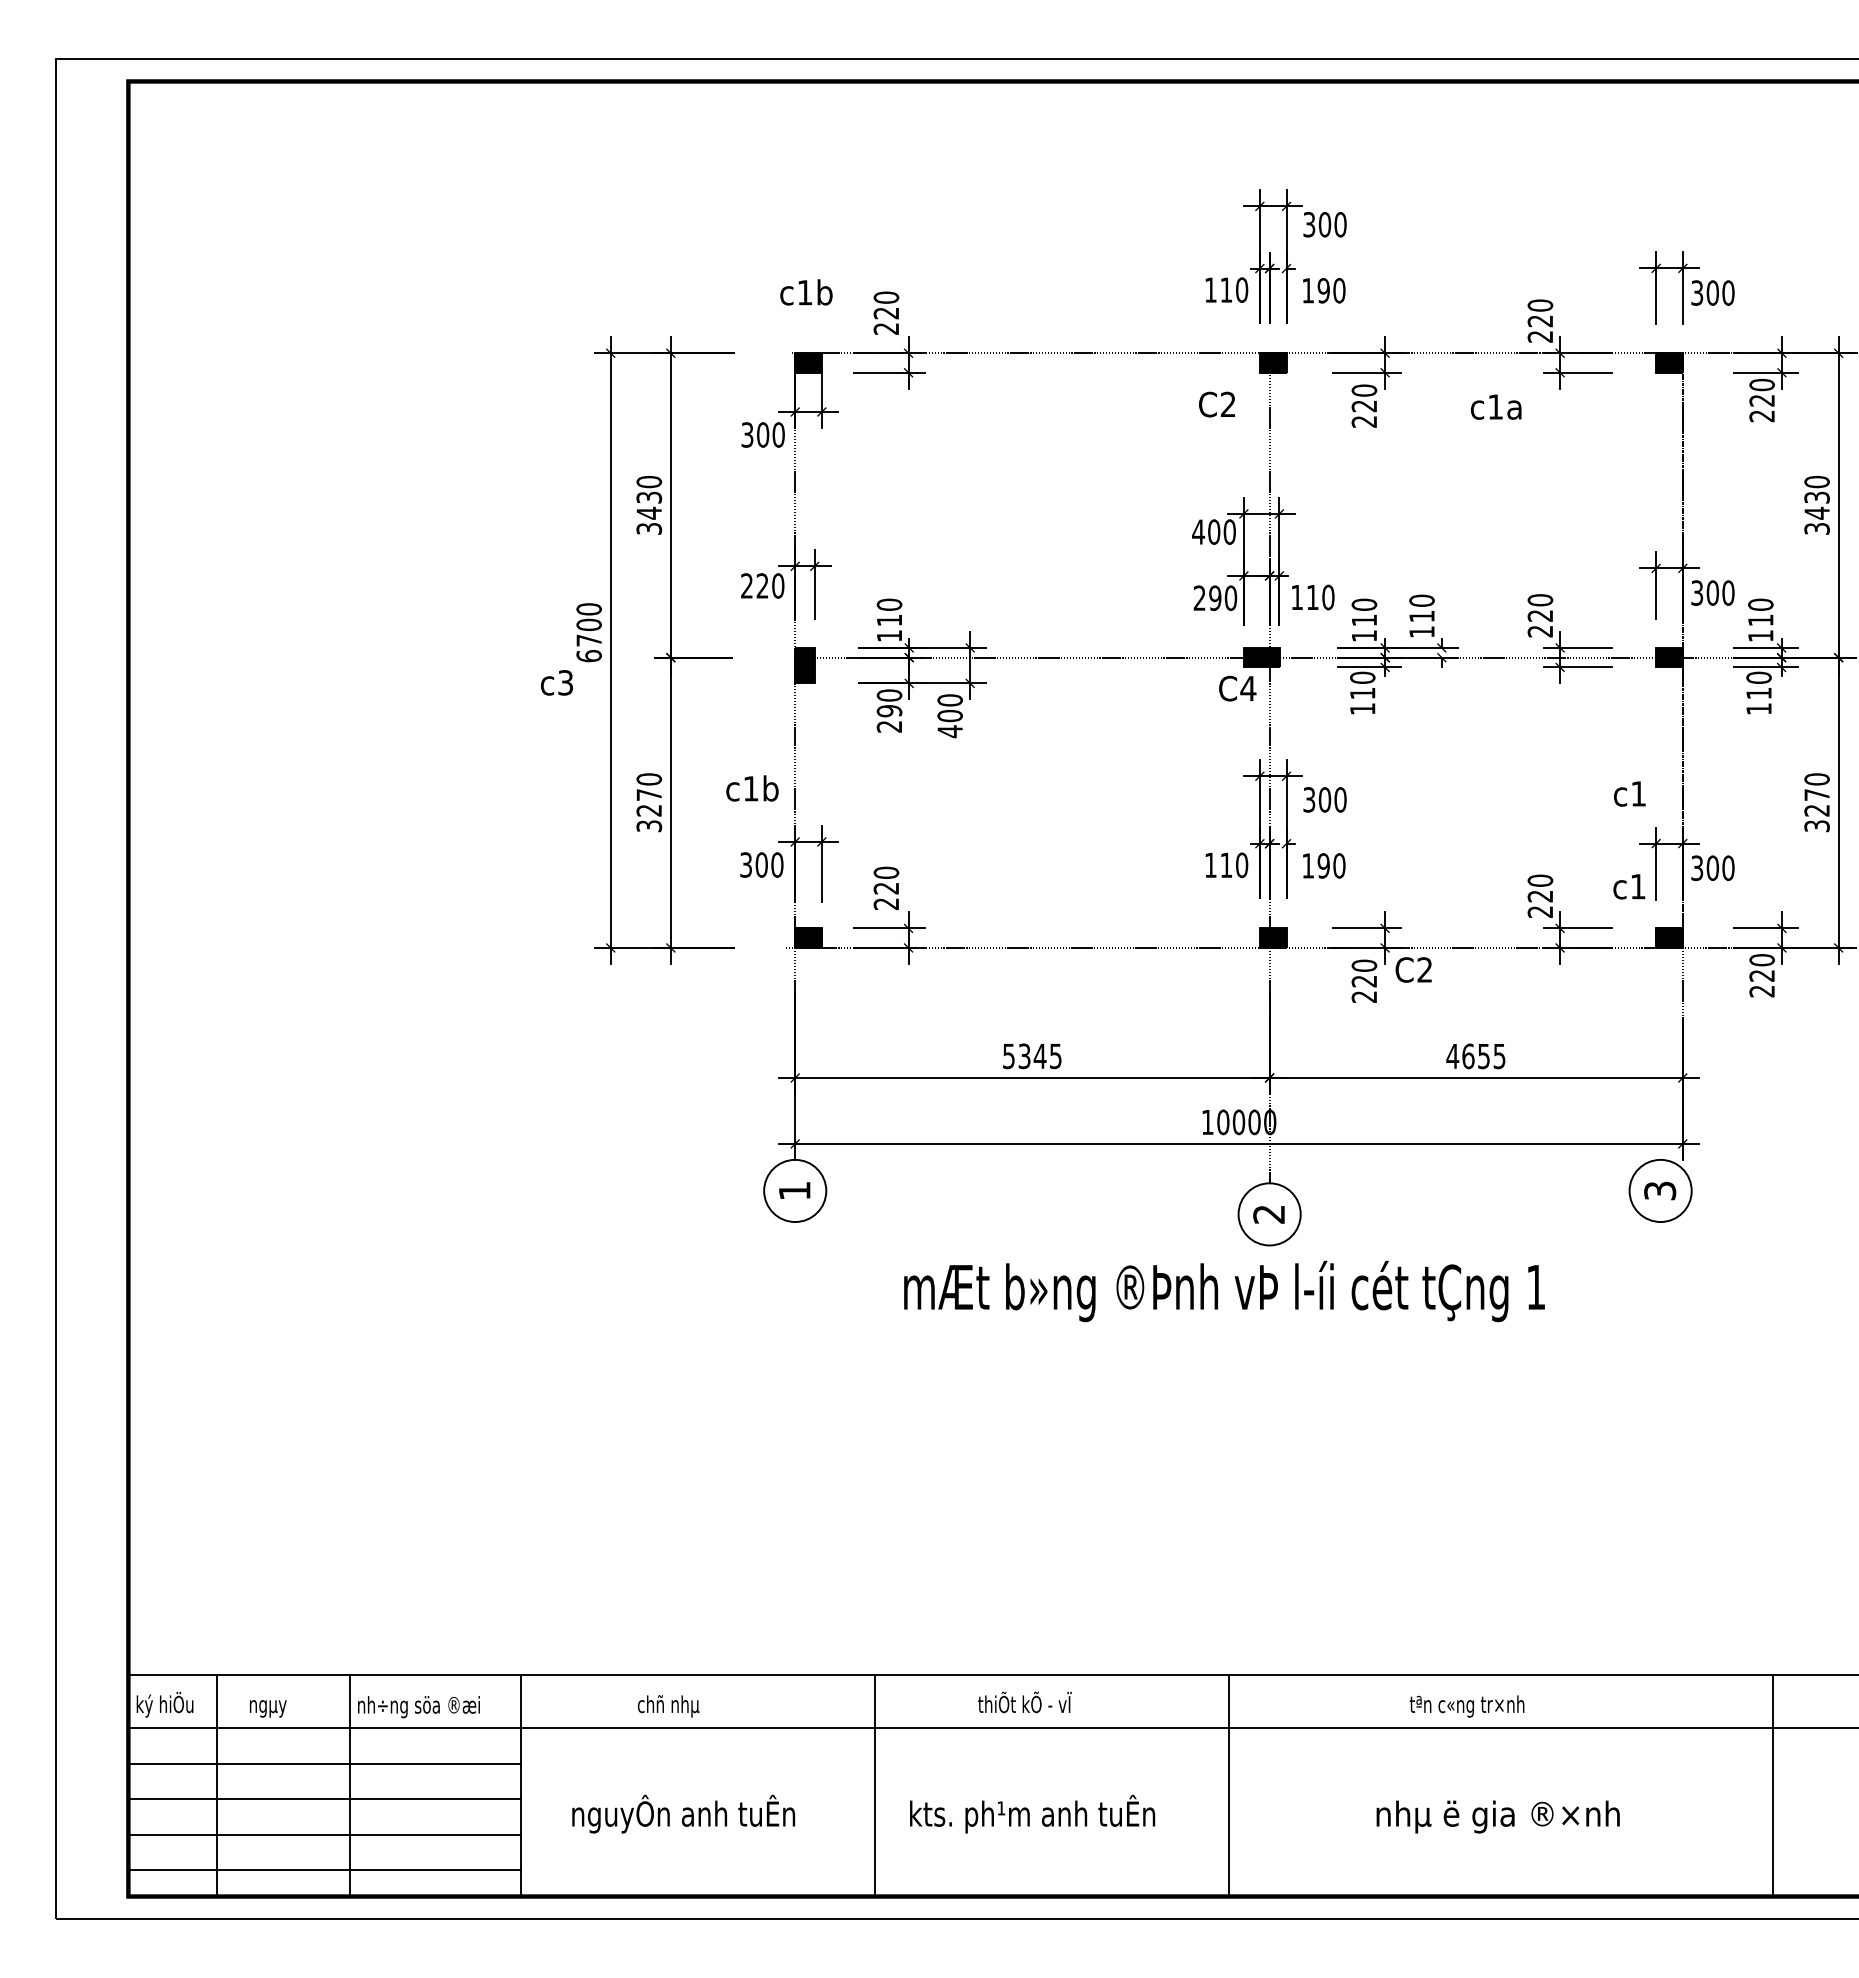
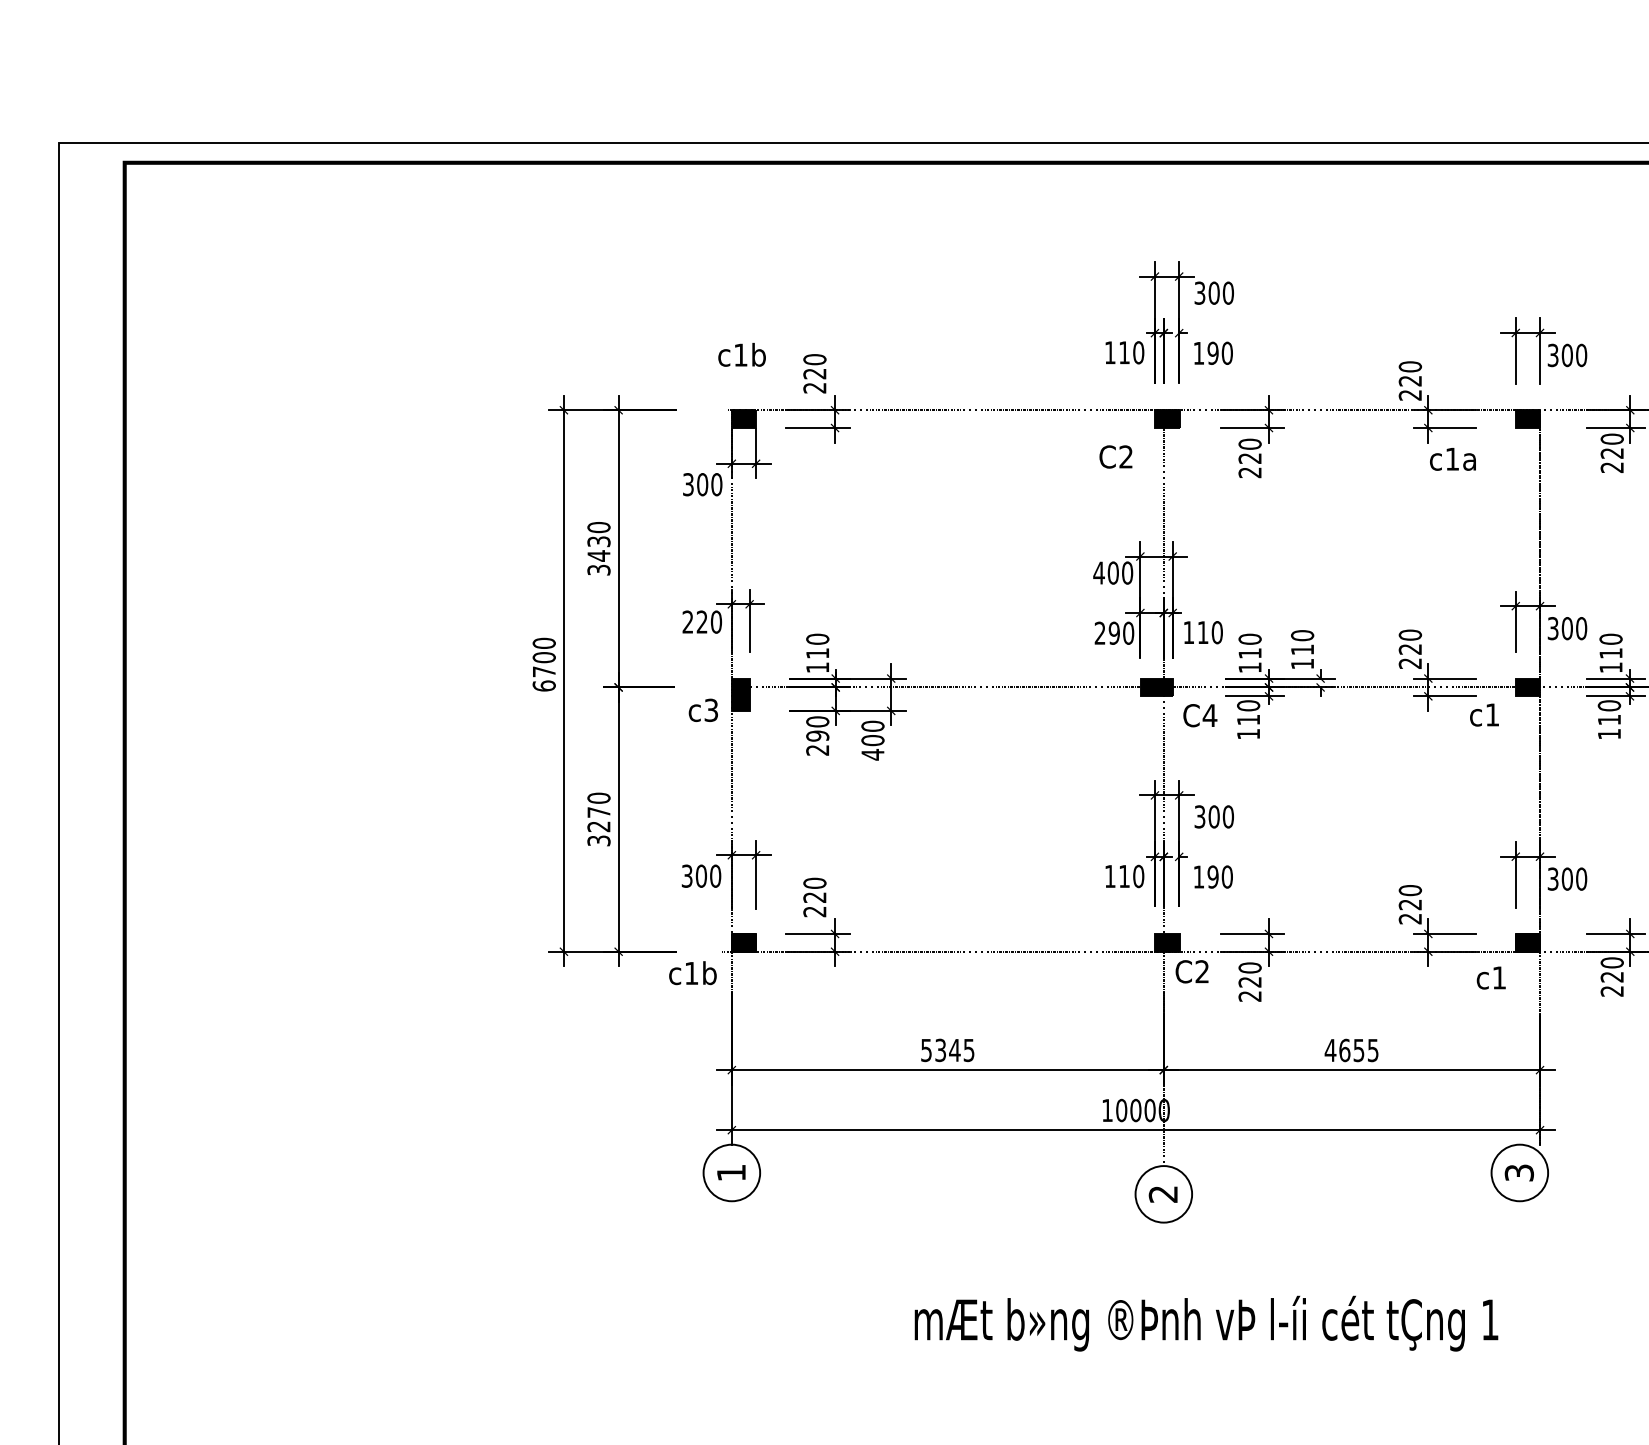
text: (1496, 406) -> (1453, 458), moved
text: (556, 682) -> (702, 710), moved
text: (1237, 688) -> (1200, 715), moved
text: (752, 788) -> (692, 973), moved
text: (1629, 793) -> (1484, 714), moved
text: (1629, 886) -> (1491, 977), moved
text: (1413, 969) -> (1191, 971), moved
text: (1224, 1291) -> (1206, 1323), moved

